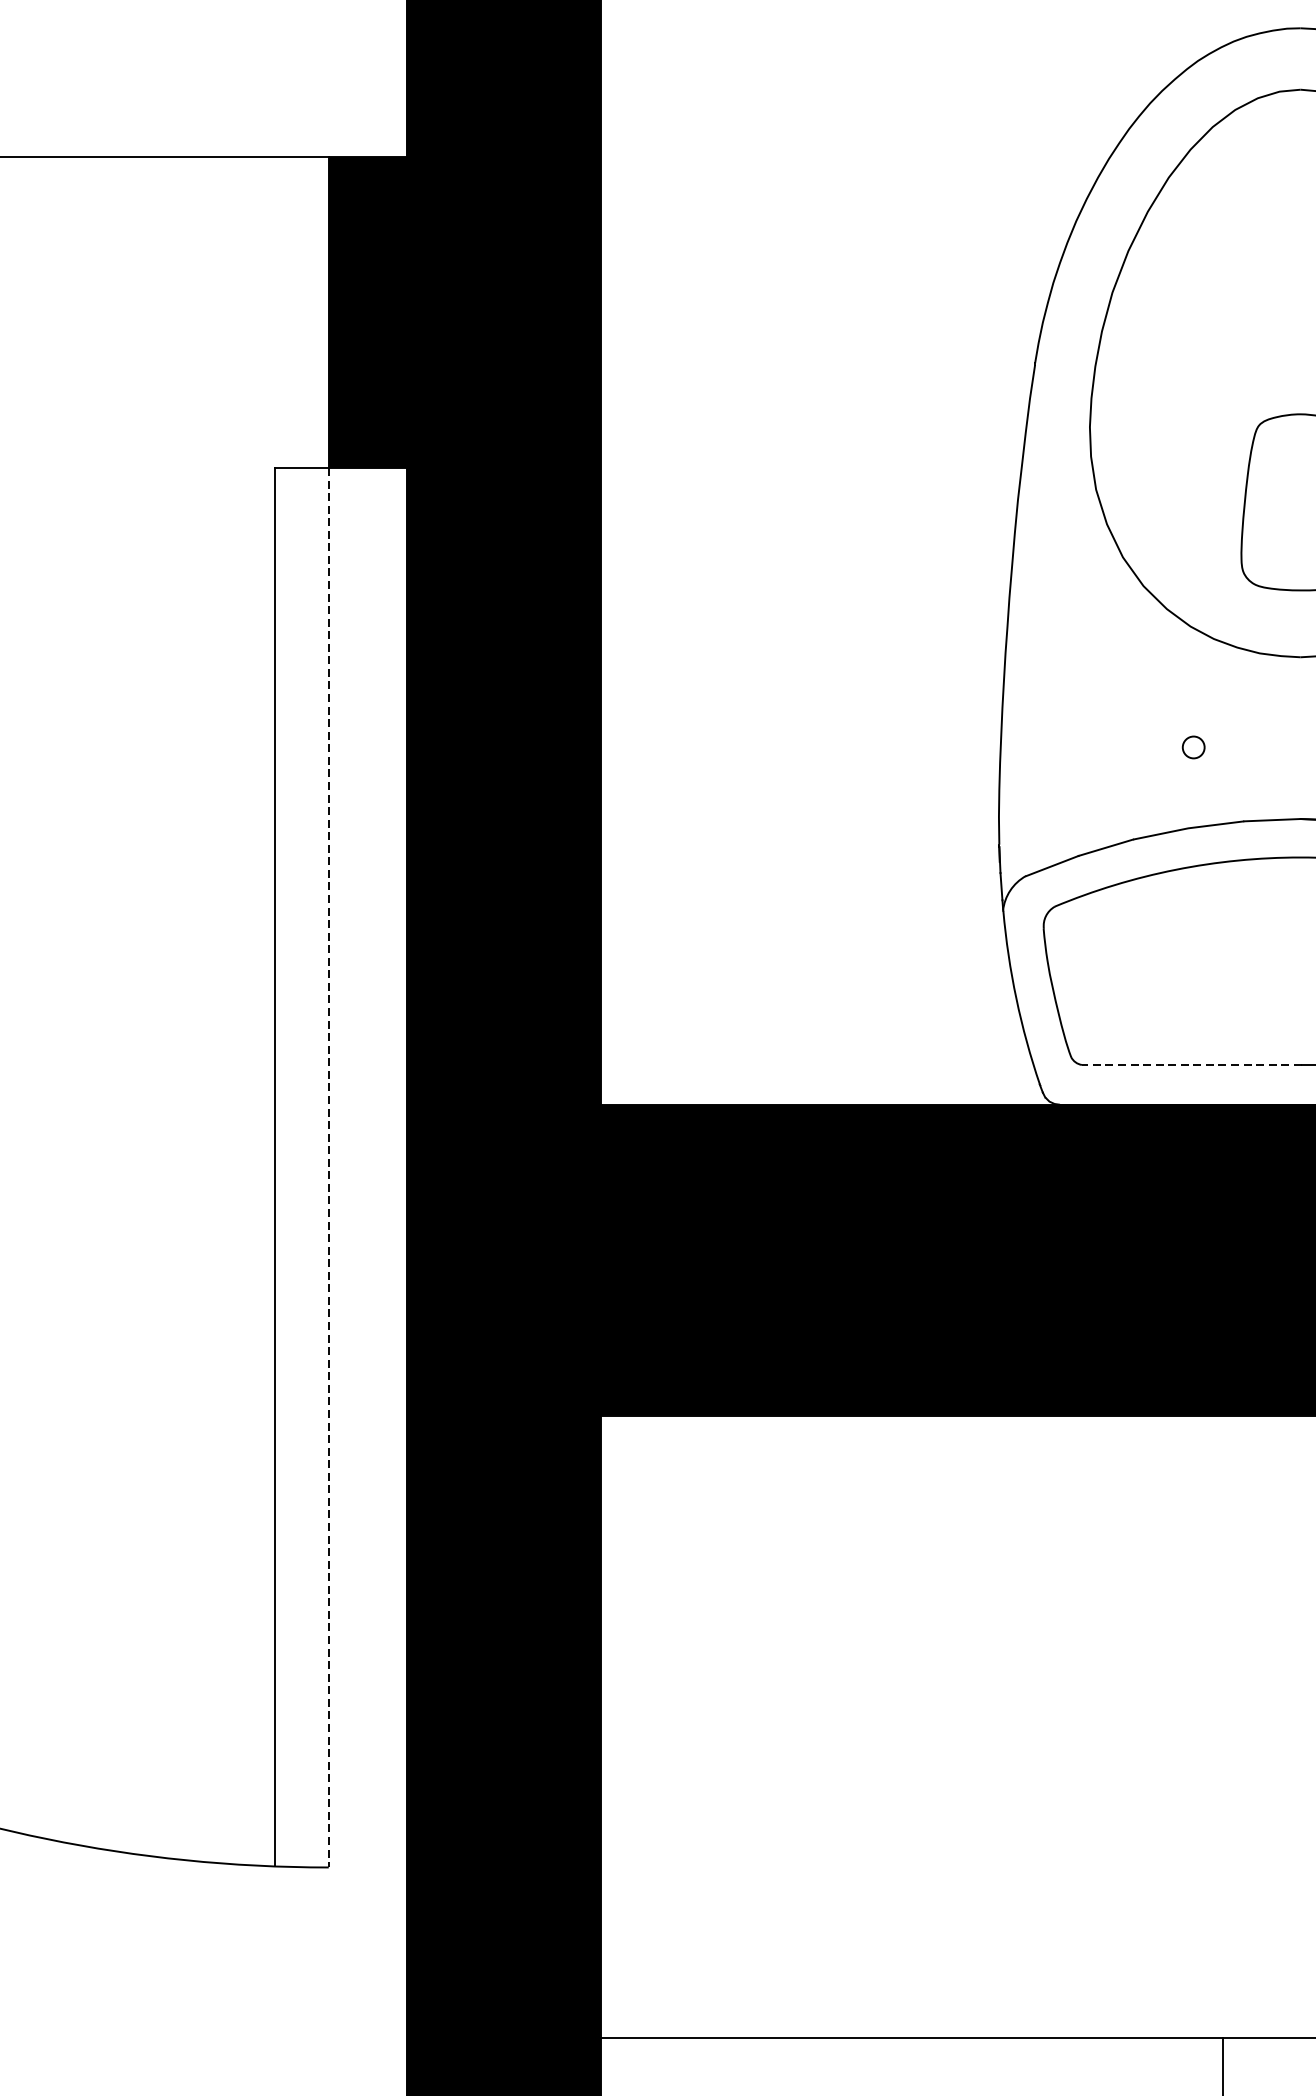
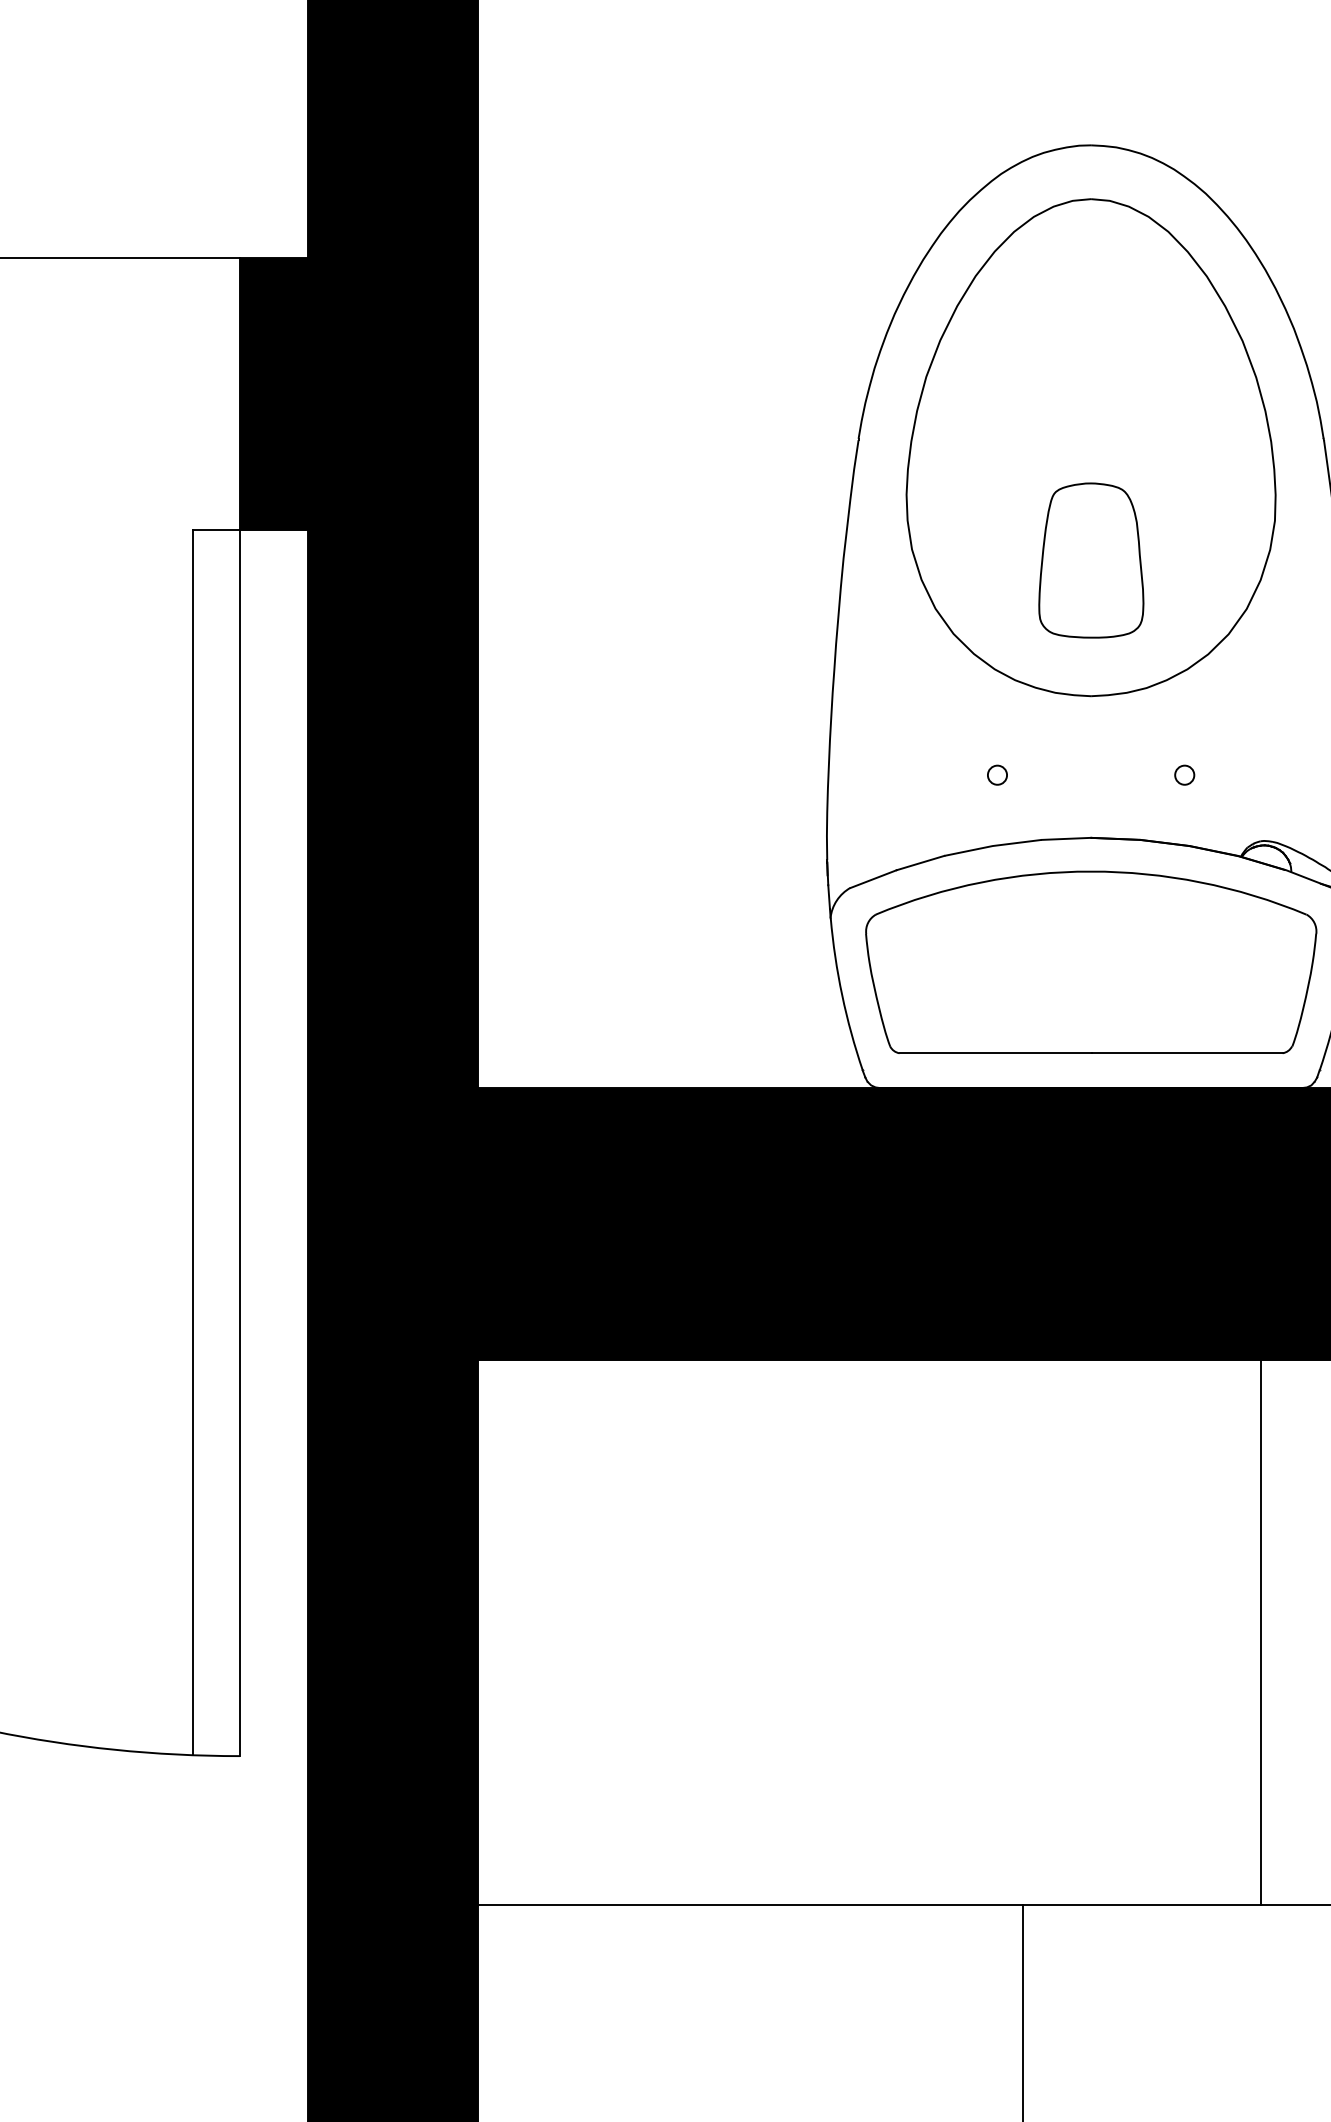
line: (1191, 1065) -> (995, 1053), dashed -> solid
line: (328, 1167) -> (239, 1143), dashed -> solid

